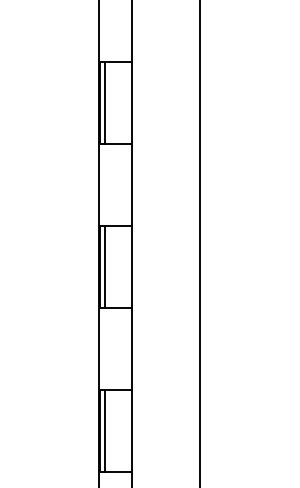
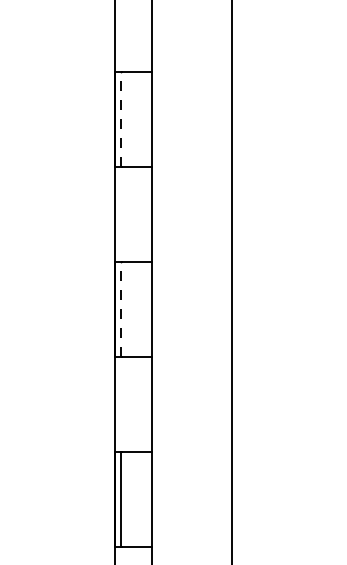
line: (104, 102) -> (120, 118), solid -> dashed
line: (104, 266) -> (120, 308), solid -> dashed

